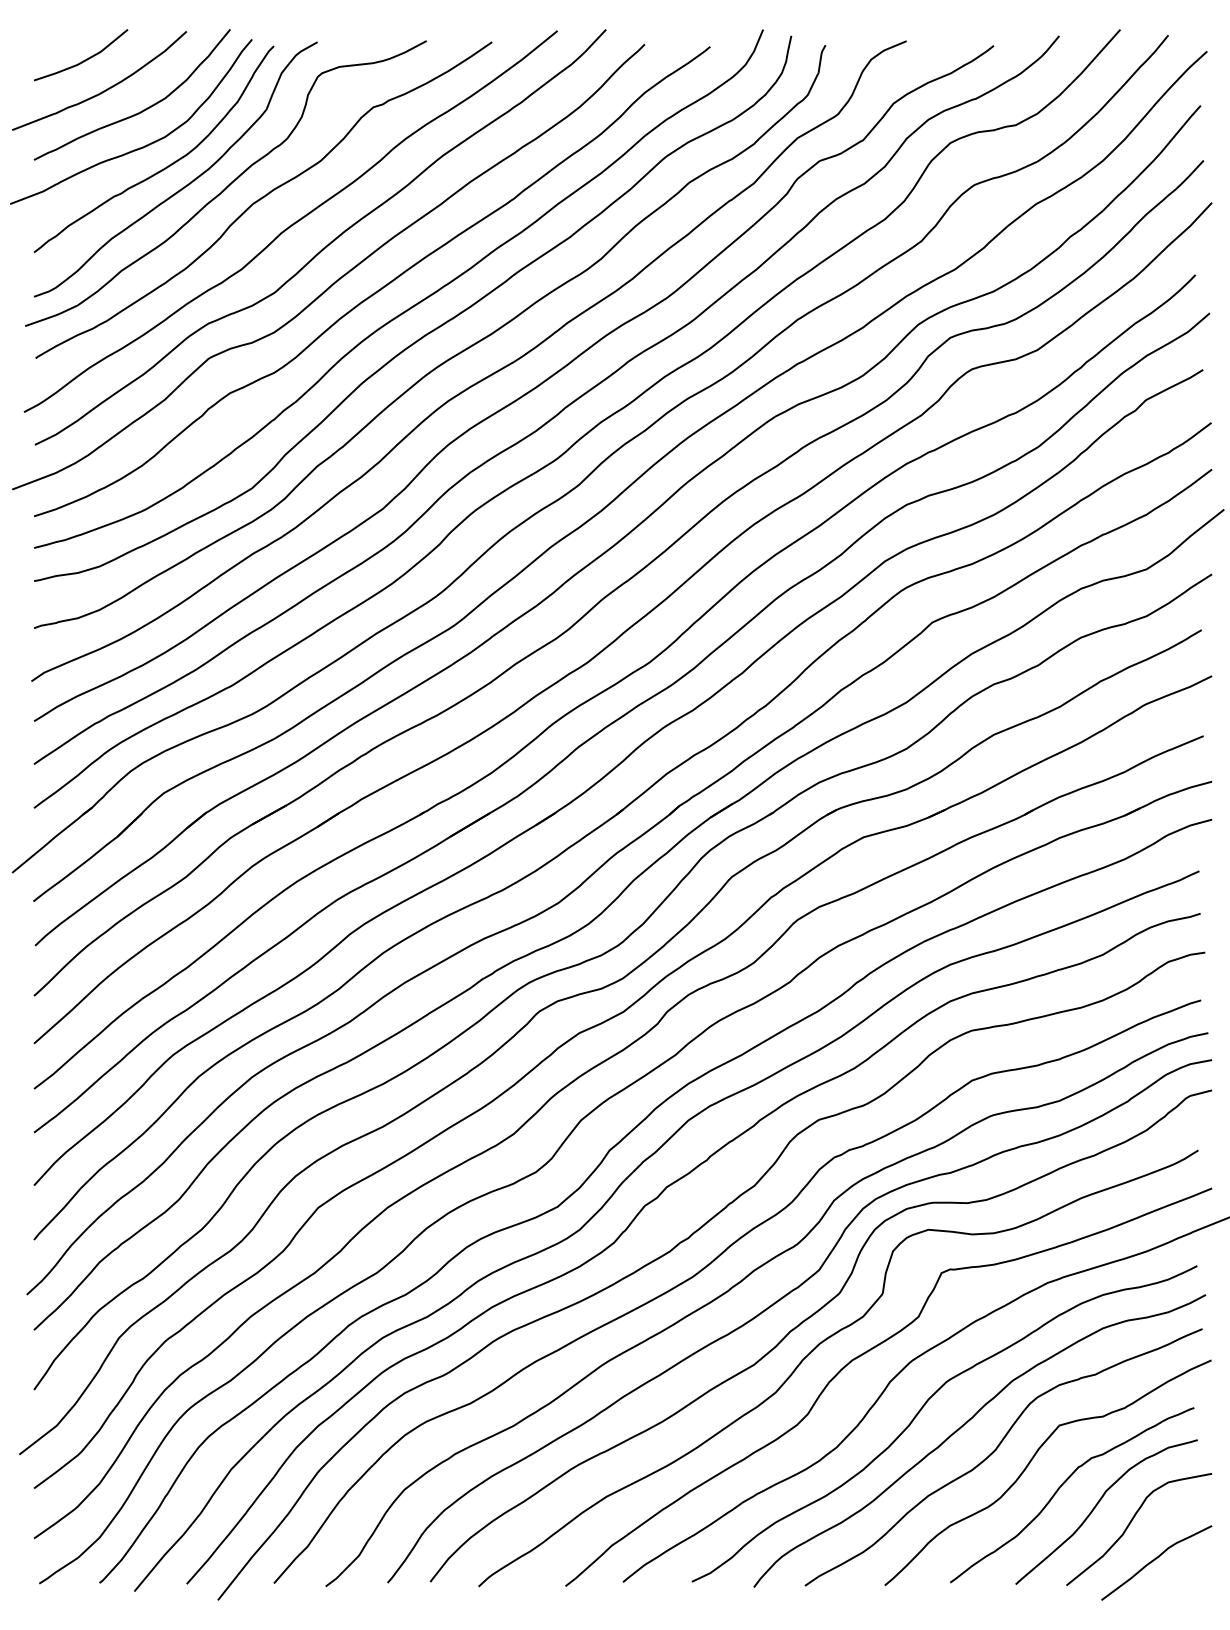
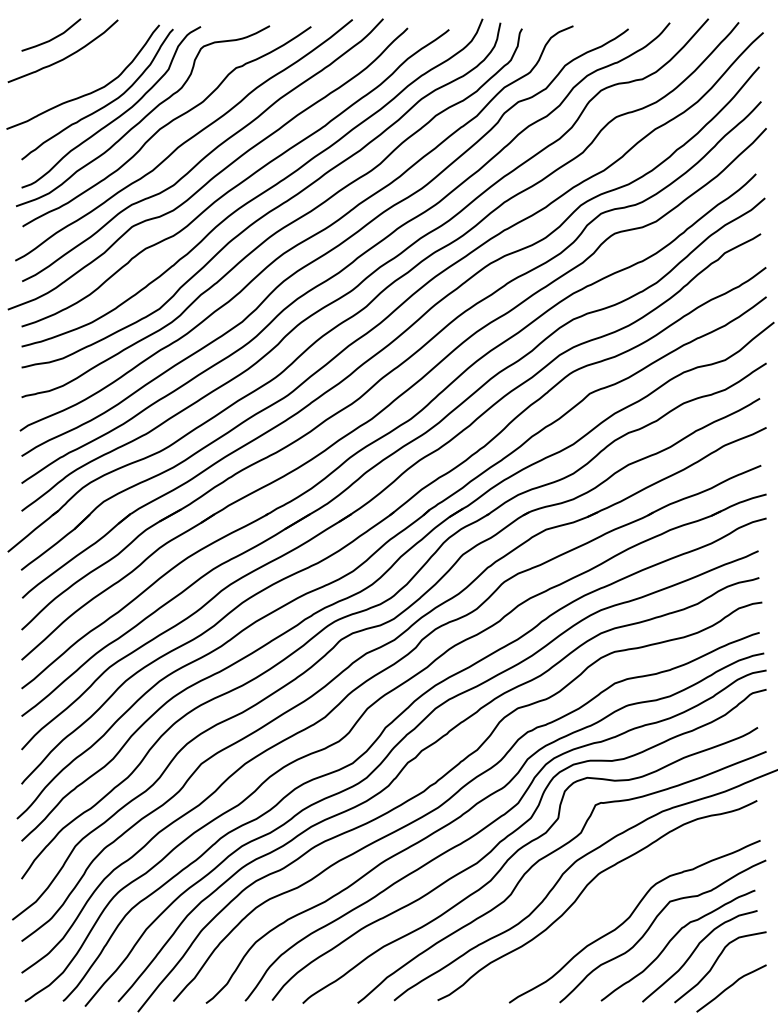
curve: (141, 109) -> (89, 69), removed
curve: (970, 1422) -> (613, 899), removed

